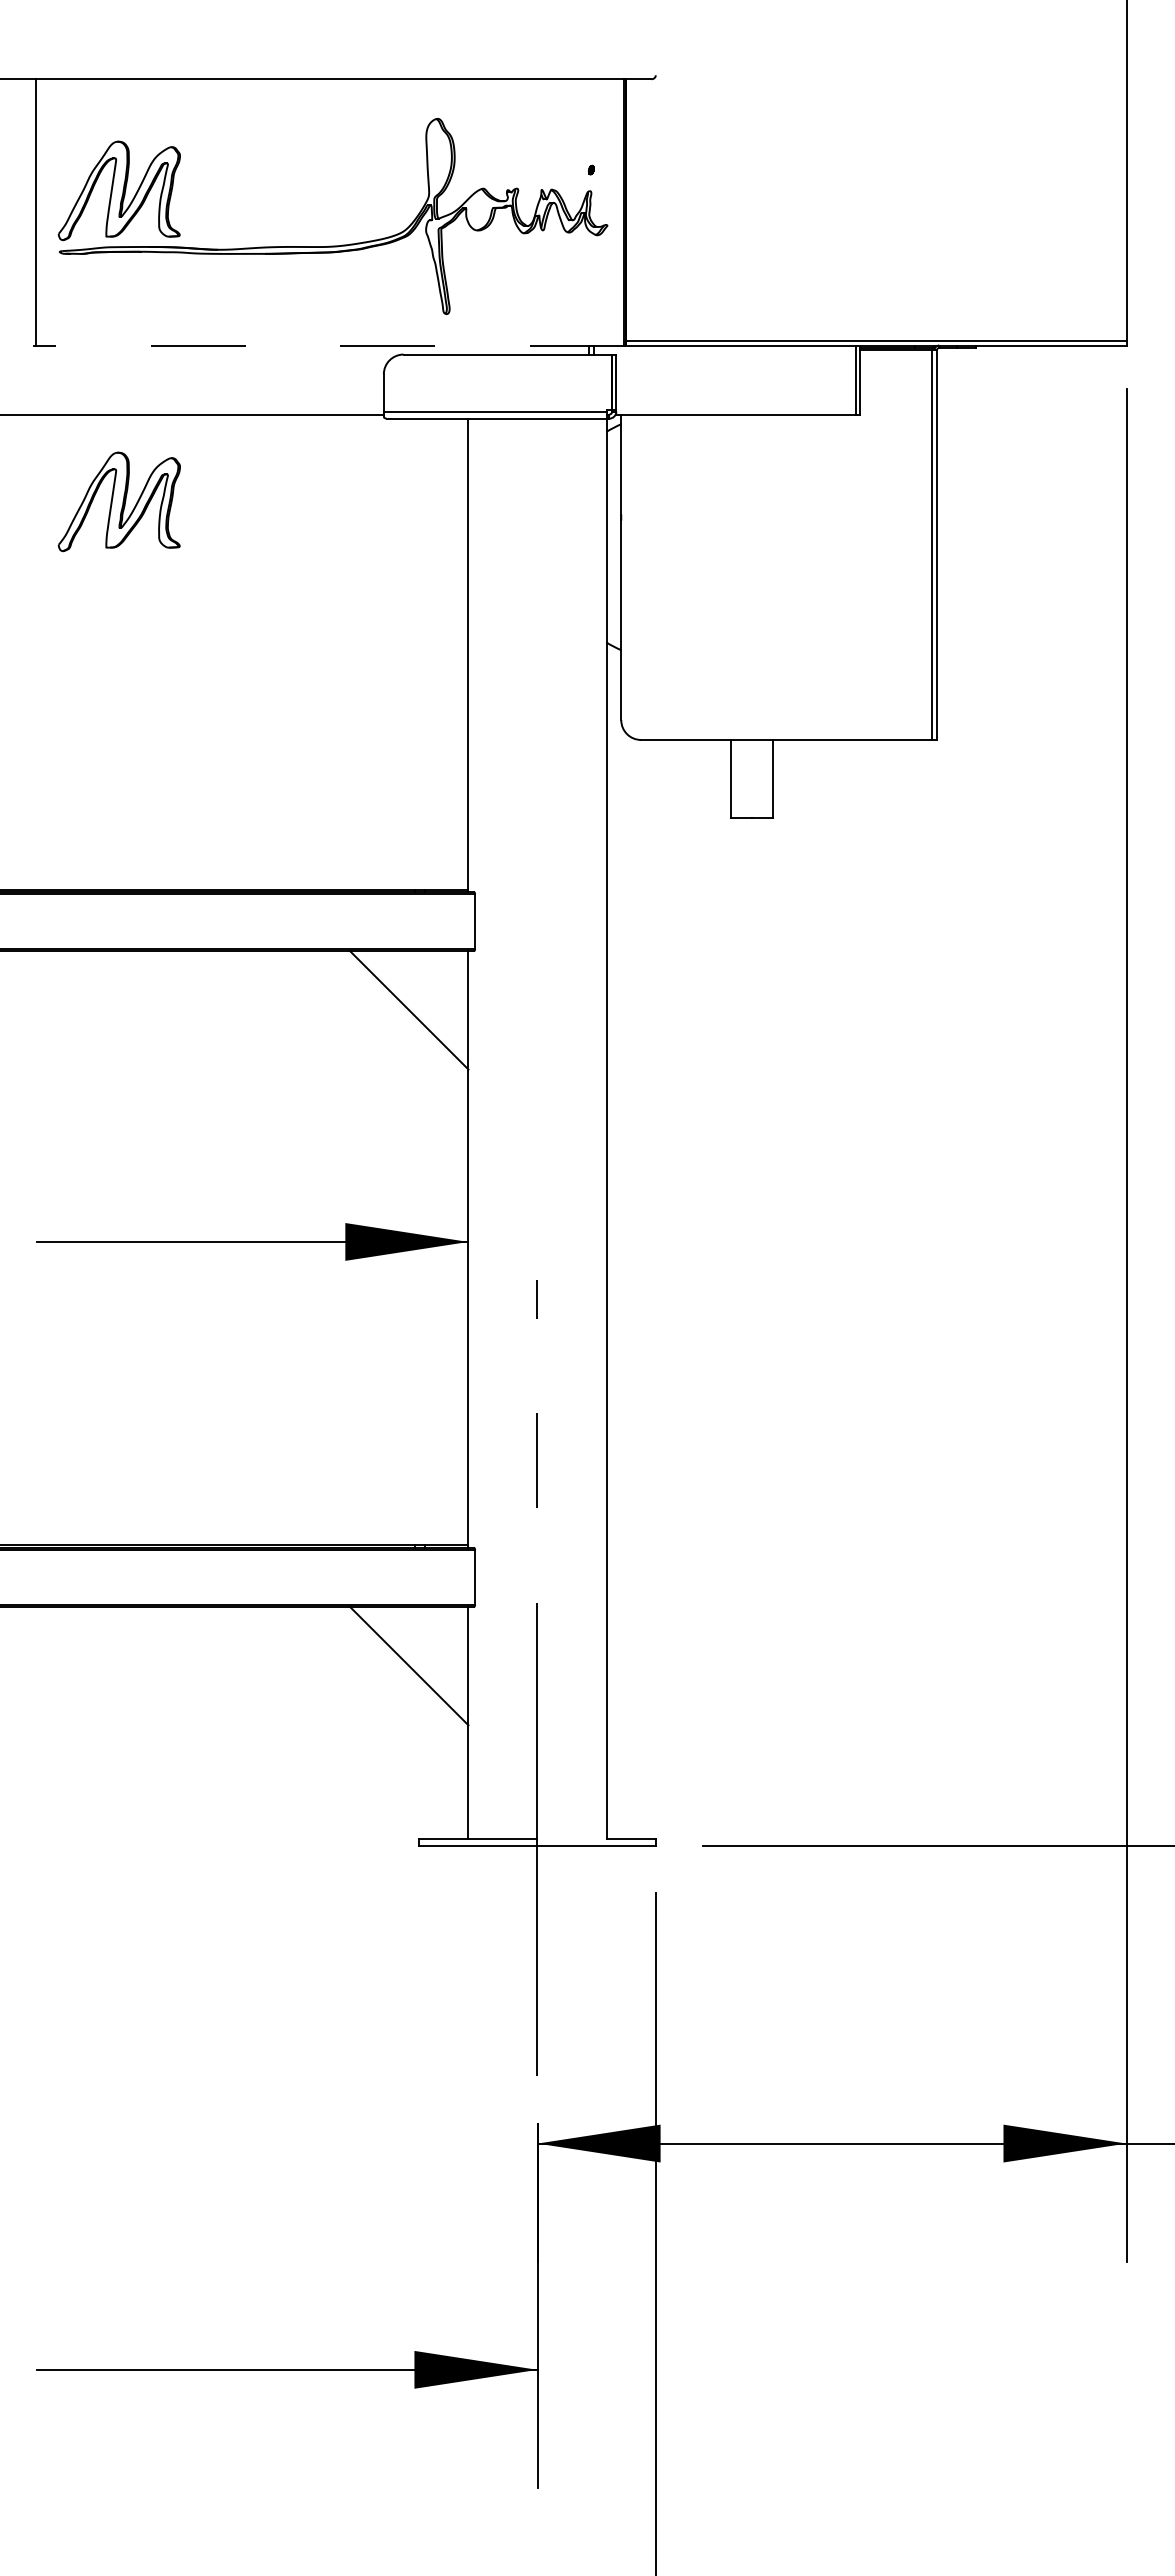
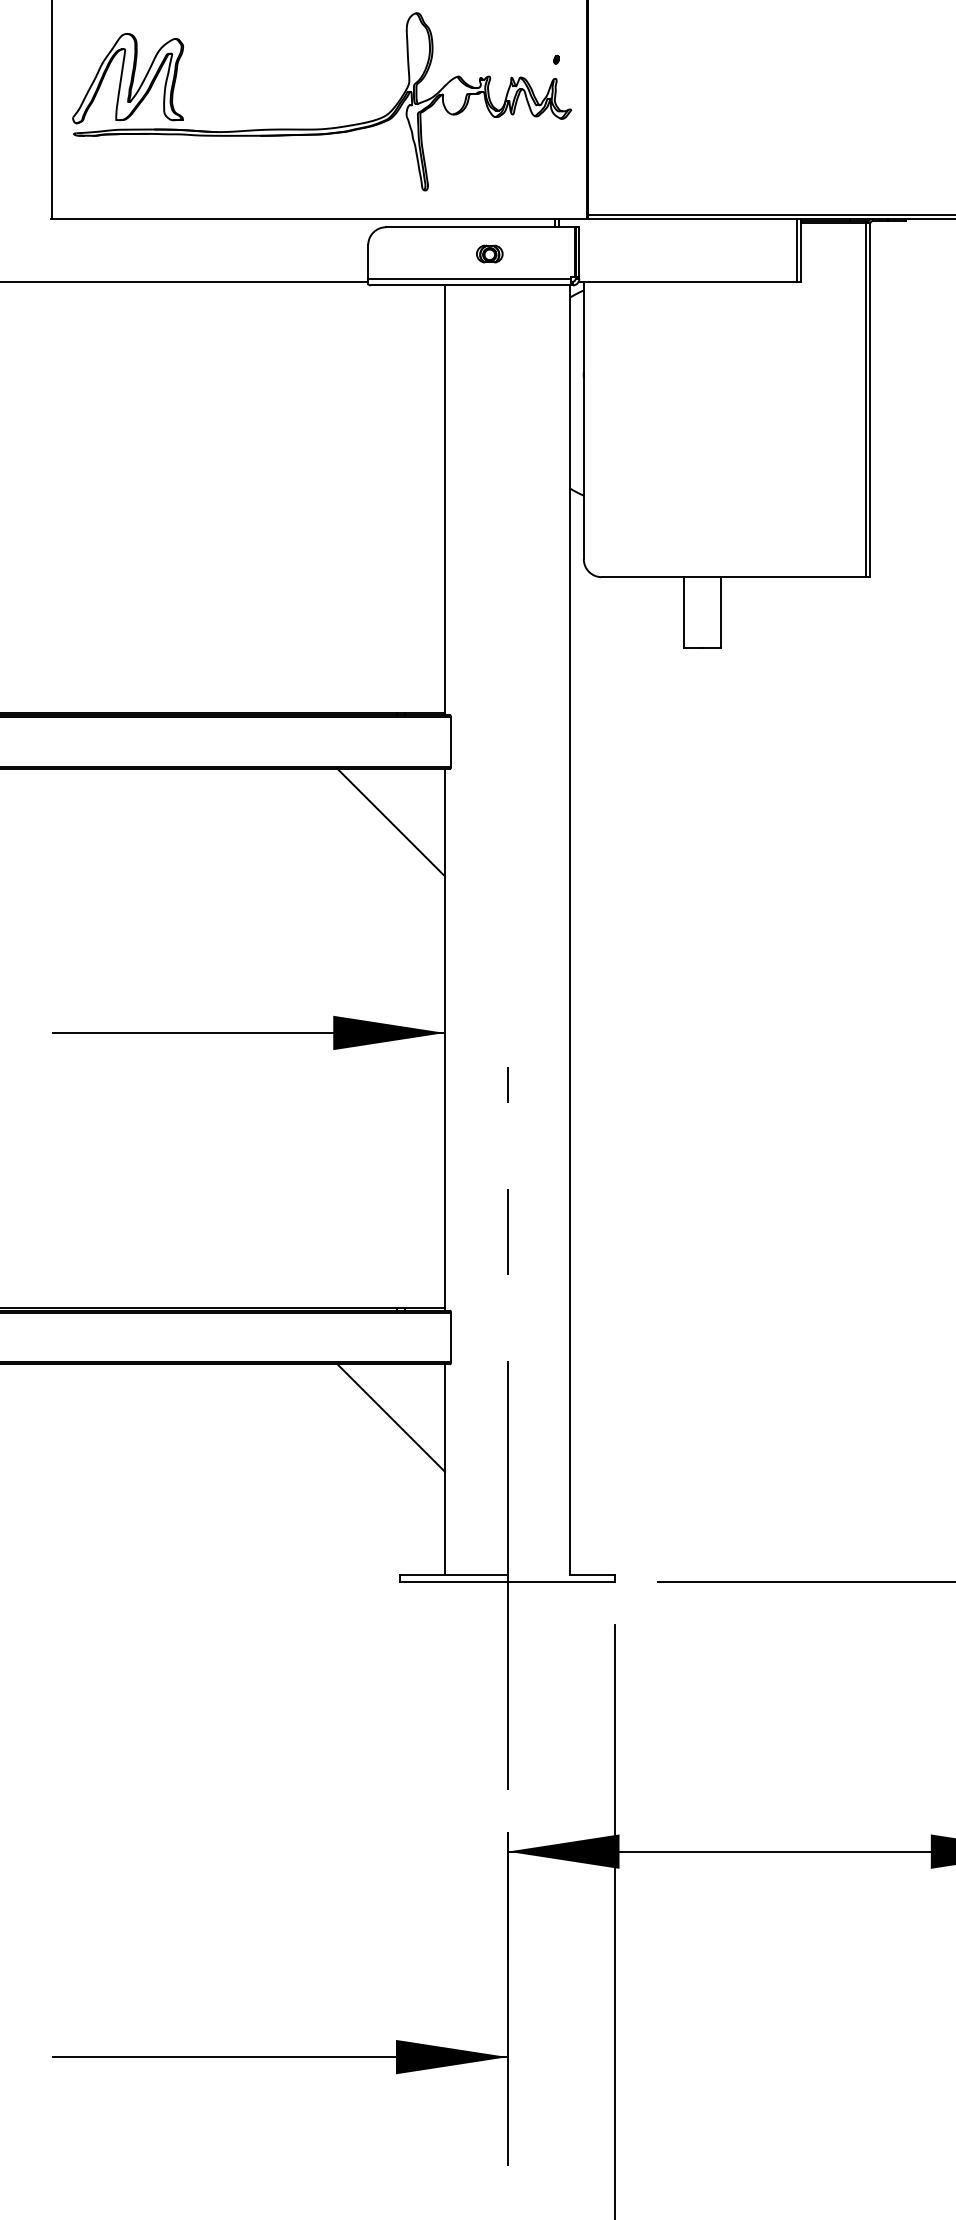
line: (329, 345) -> (318, 218), dashed -> solid
part: (517, 384) -> (489, 254), added
part: (118, 501) -> (127, 360), removed

